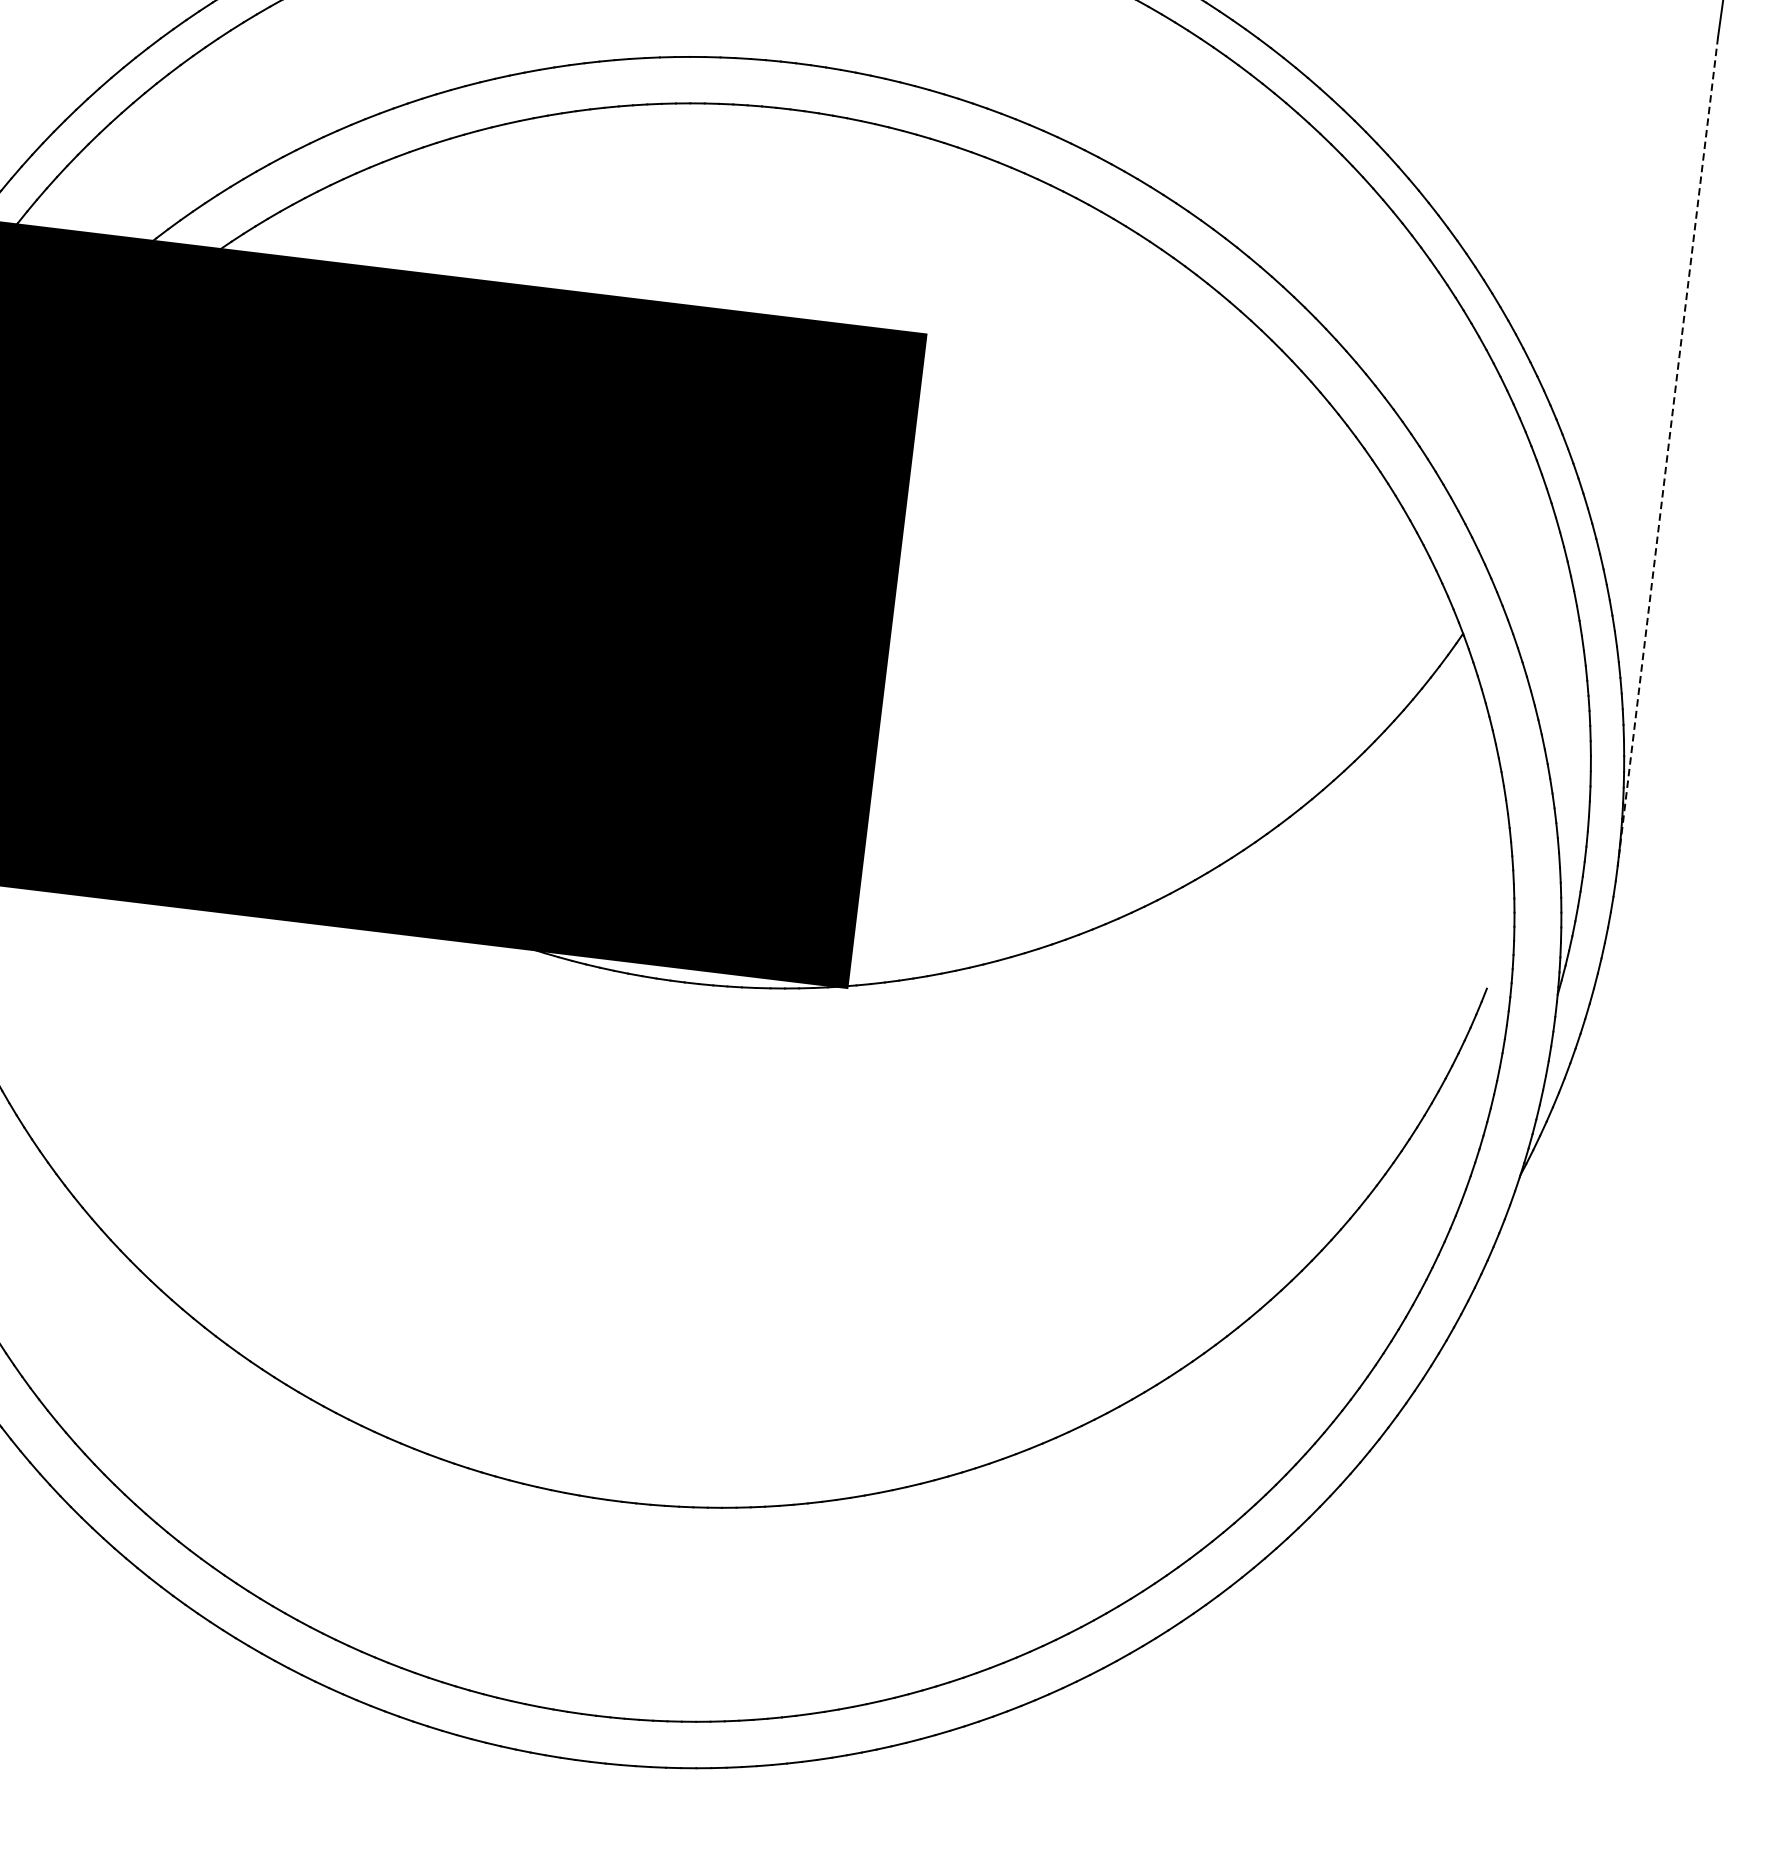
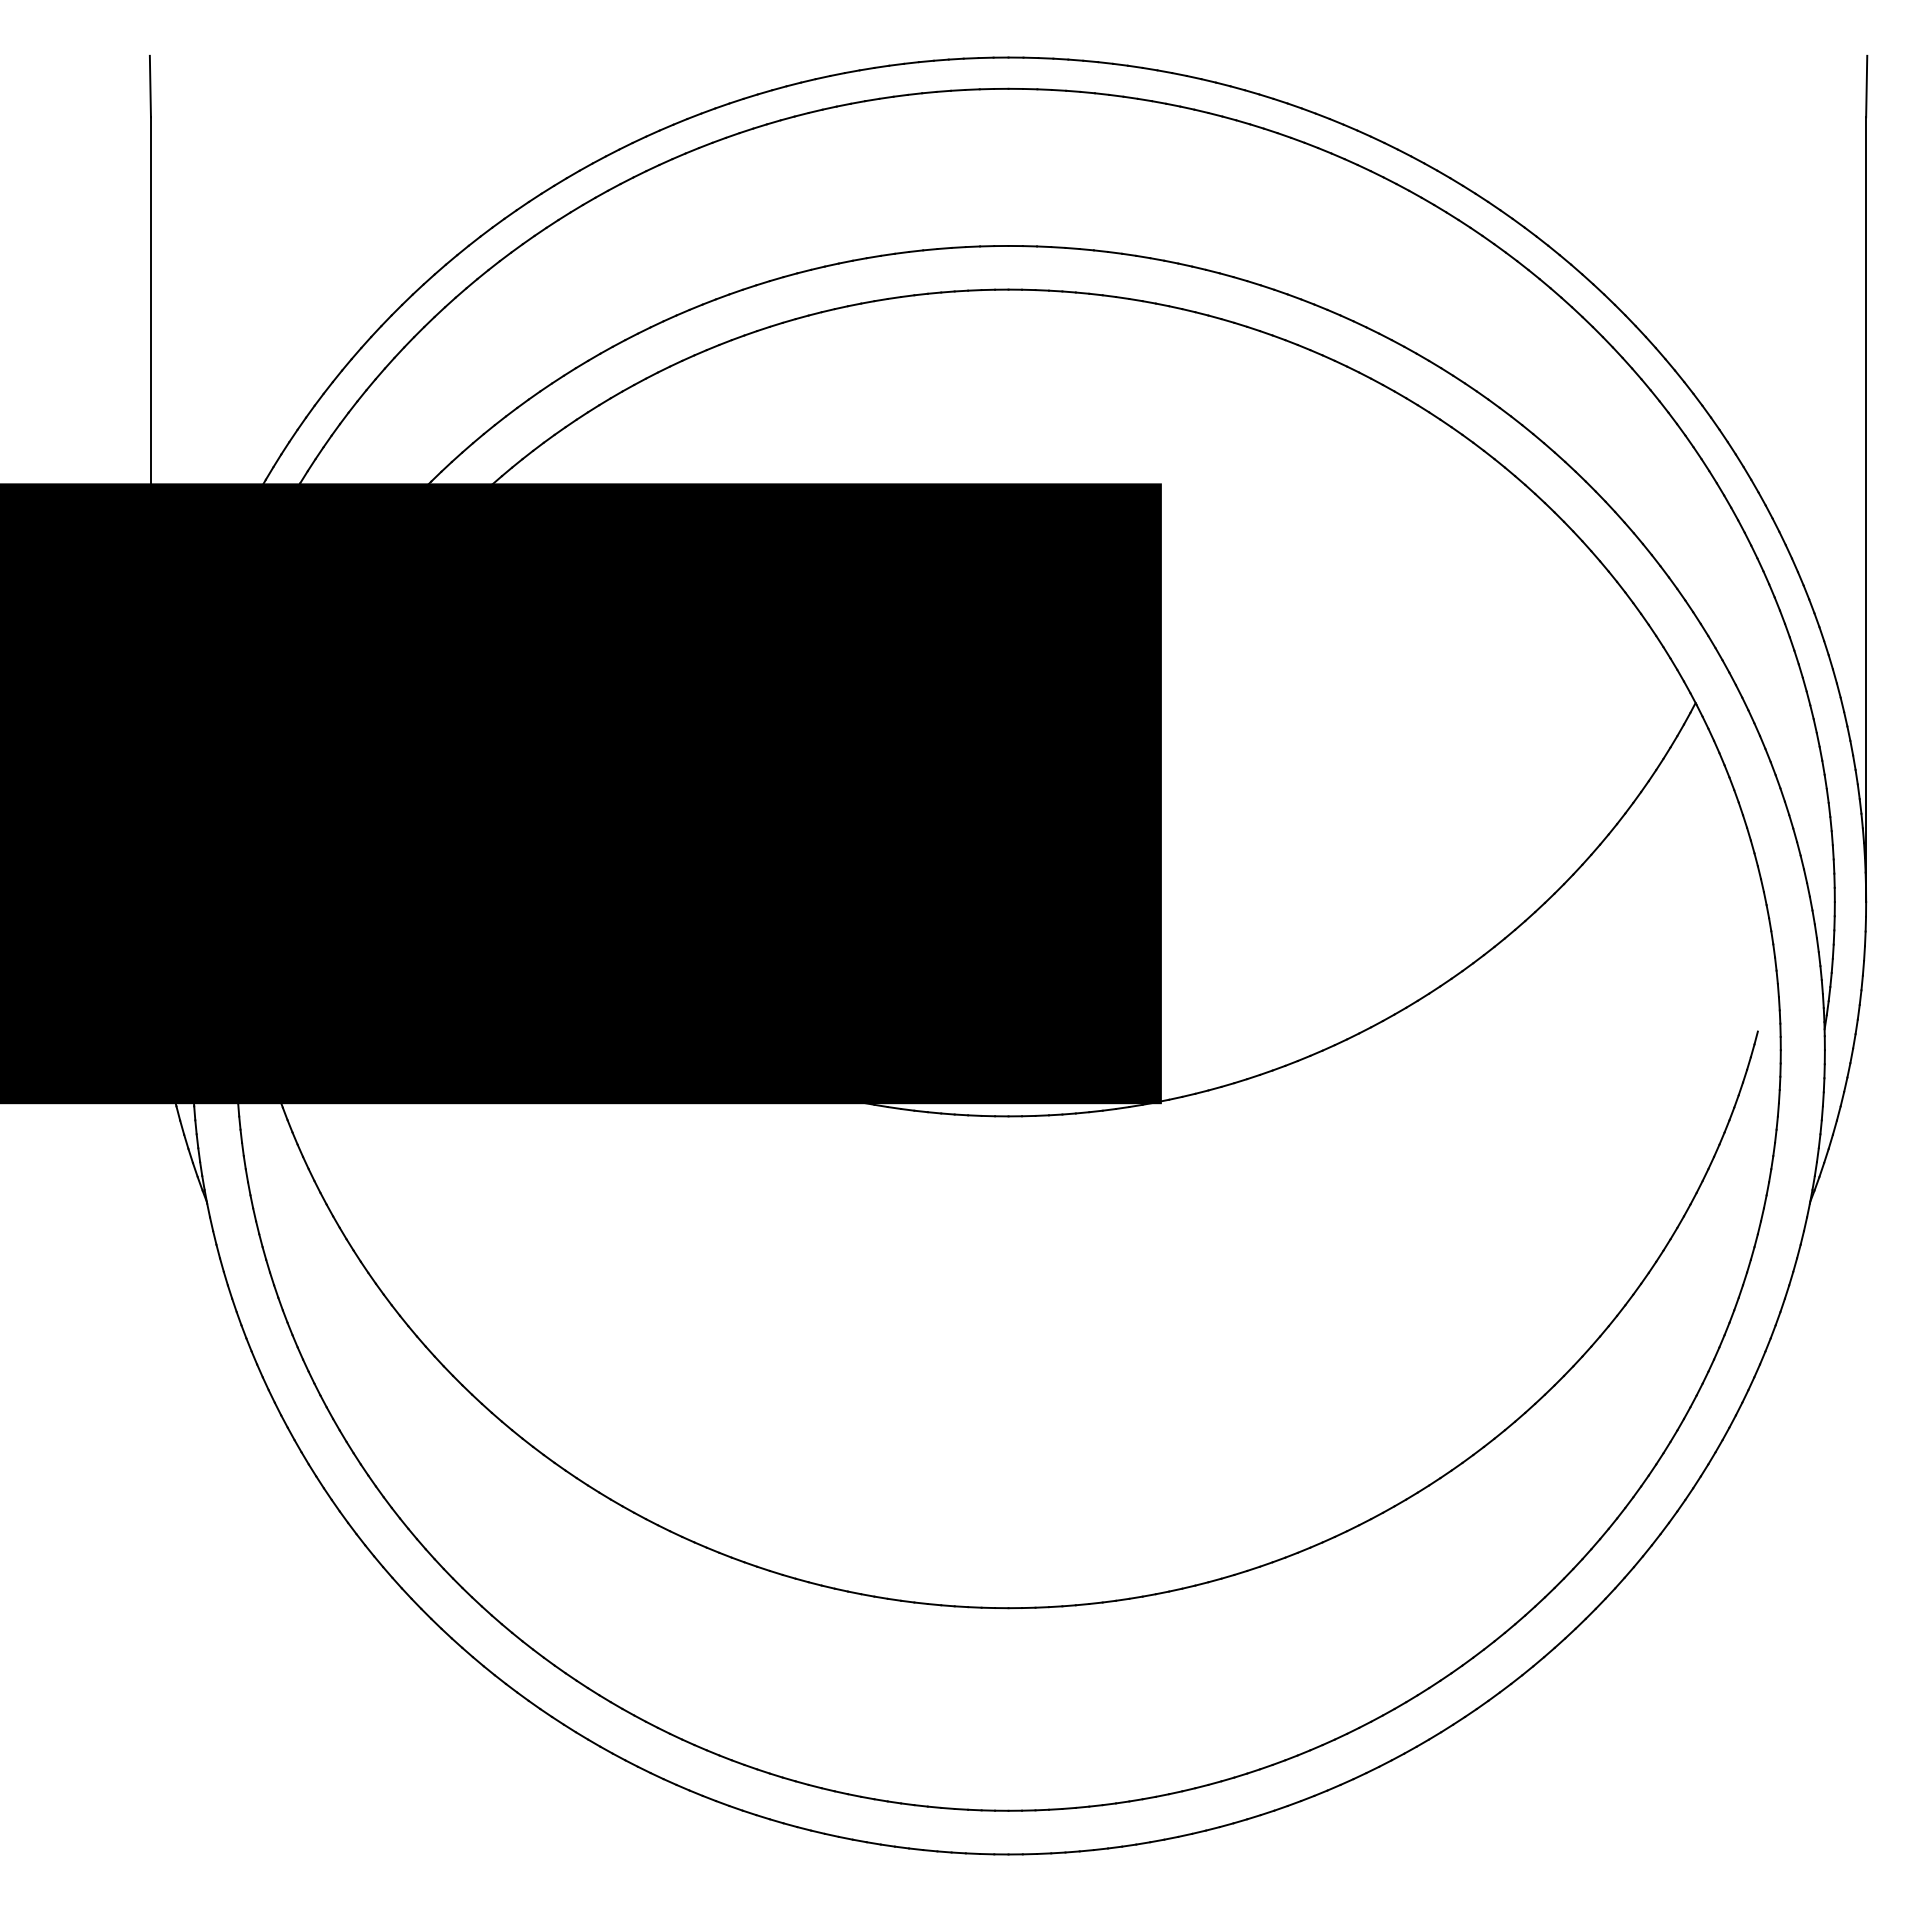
line: (1668, 452) -> (1866, 510), dashed -> solid

